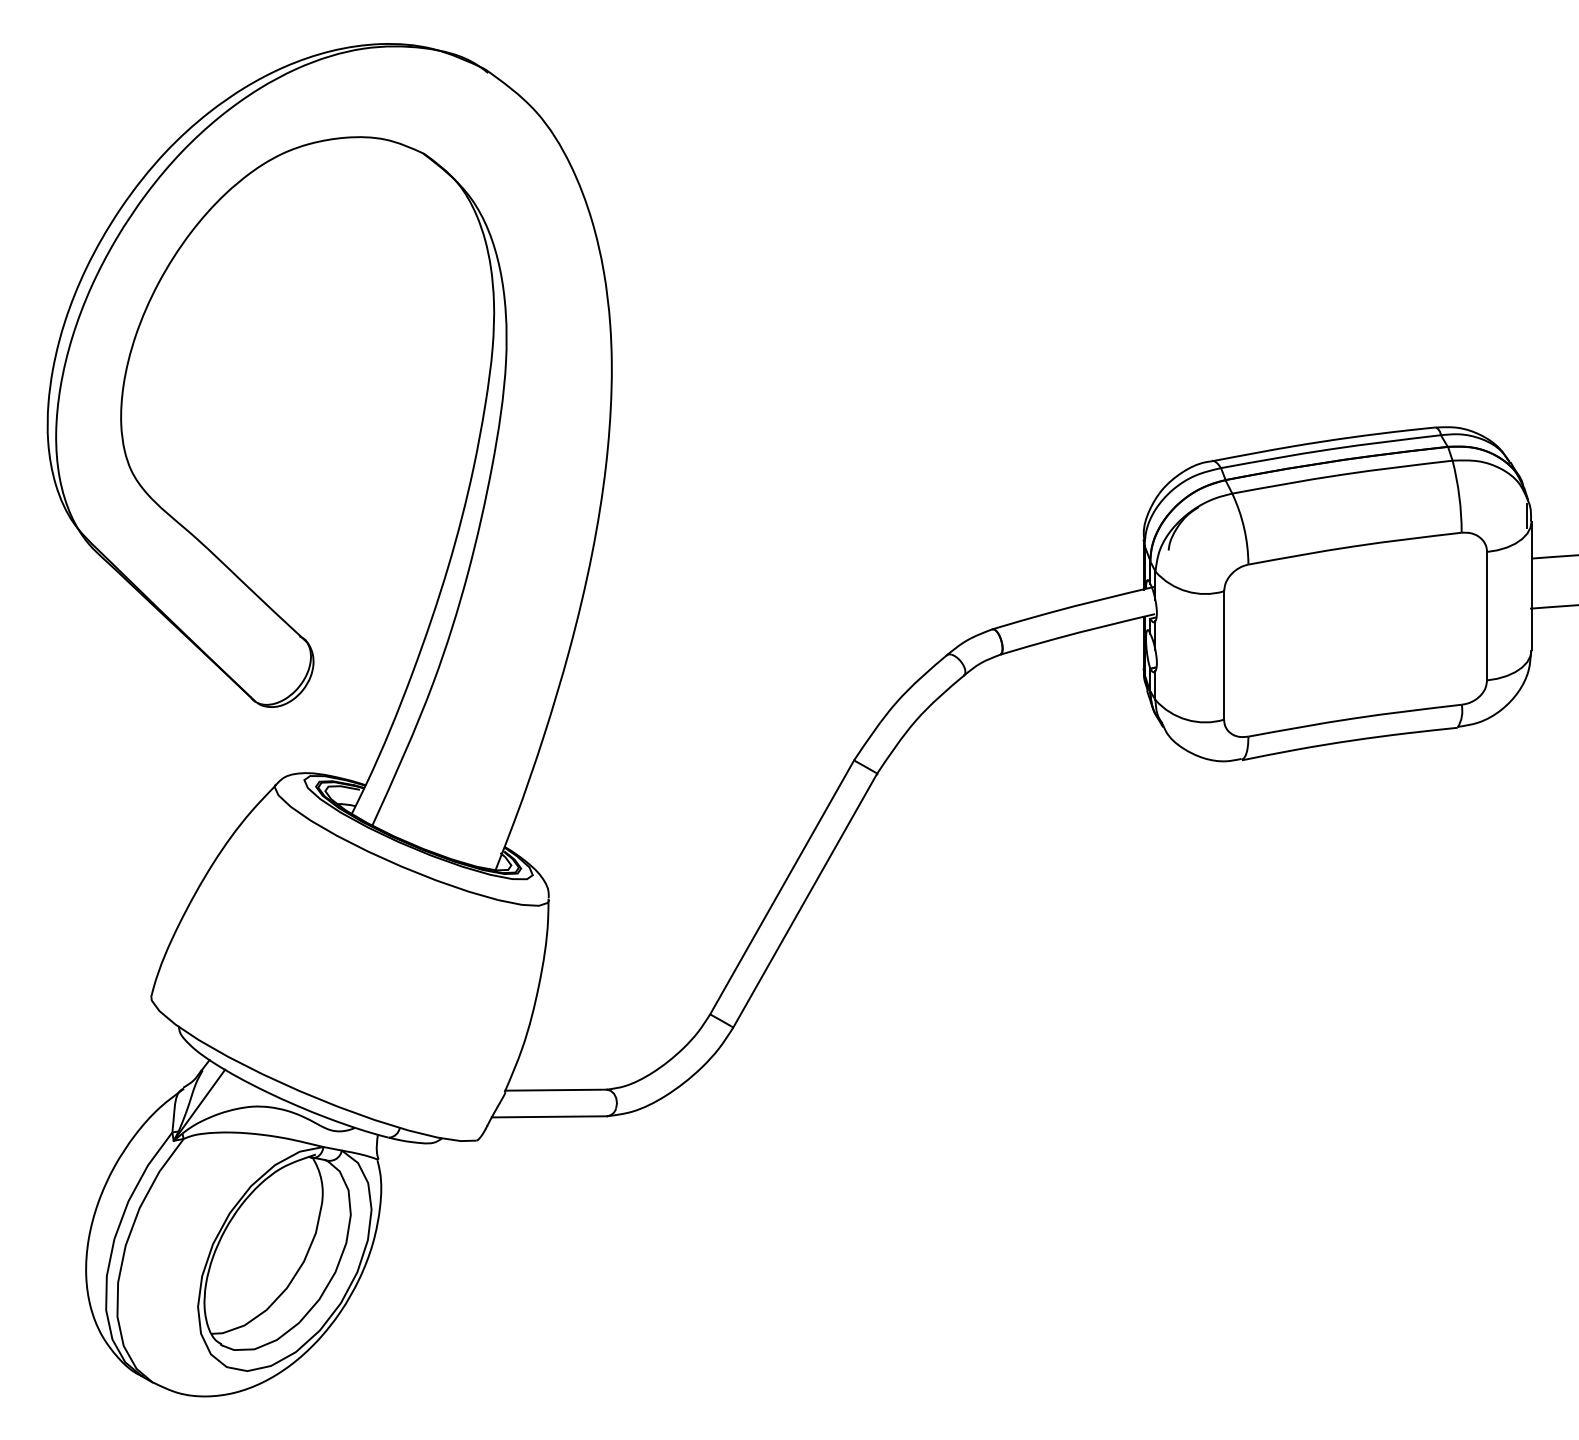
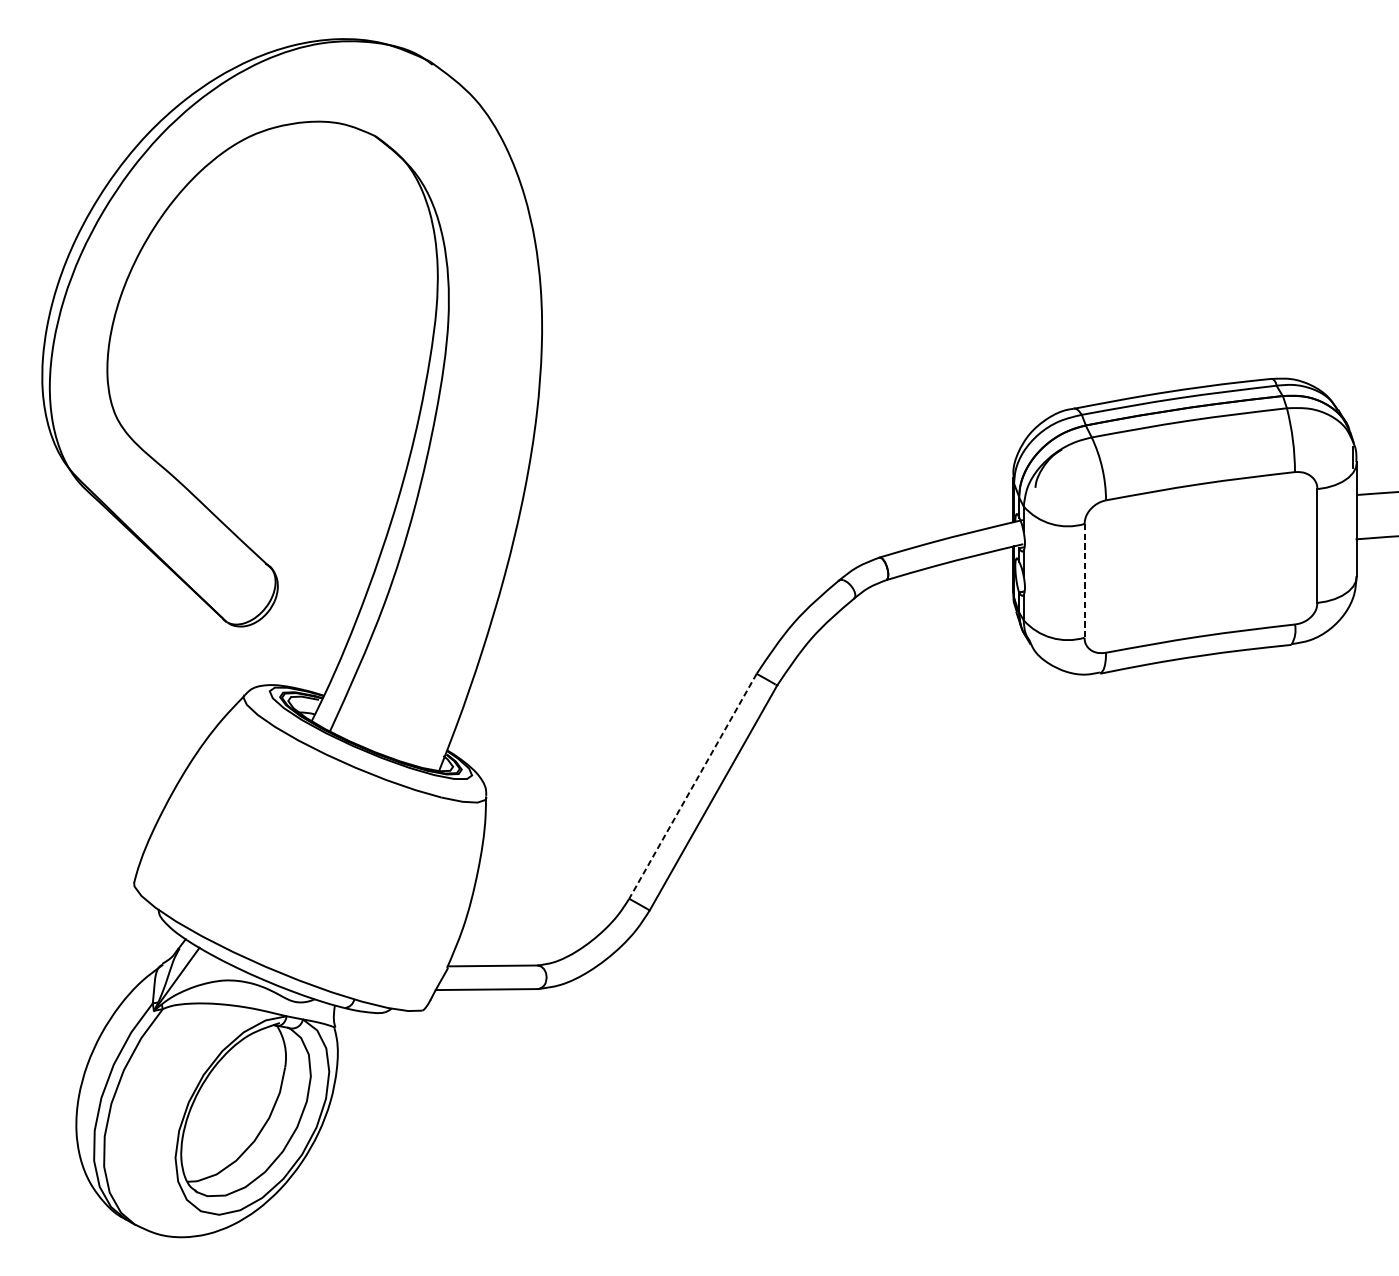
line: (1224, 656) -> (1084, 581), solid -> dashed
line: (782, 887) -> (693, 786), solid -> dashed

